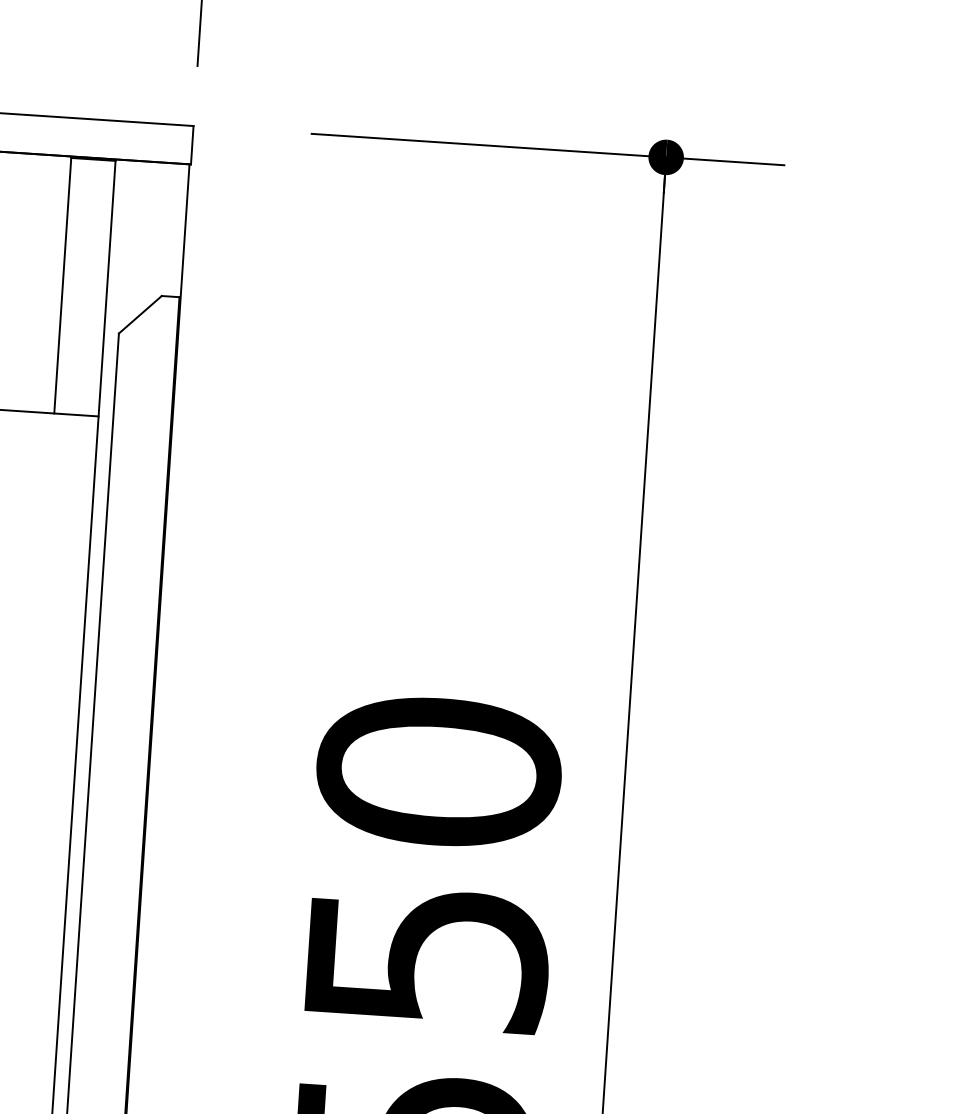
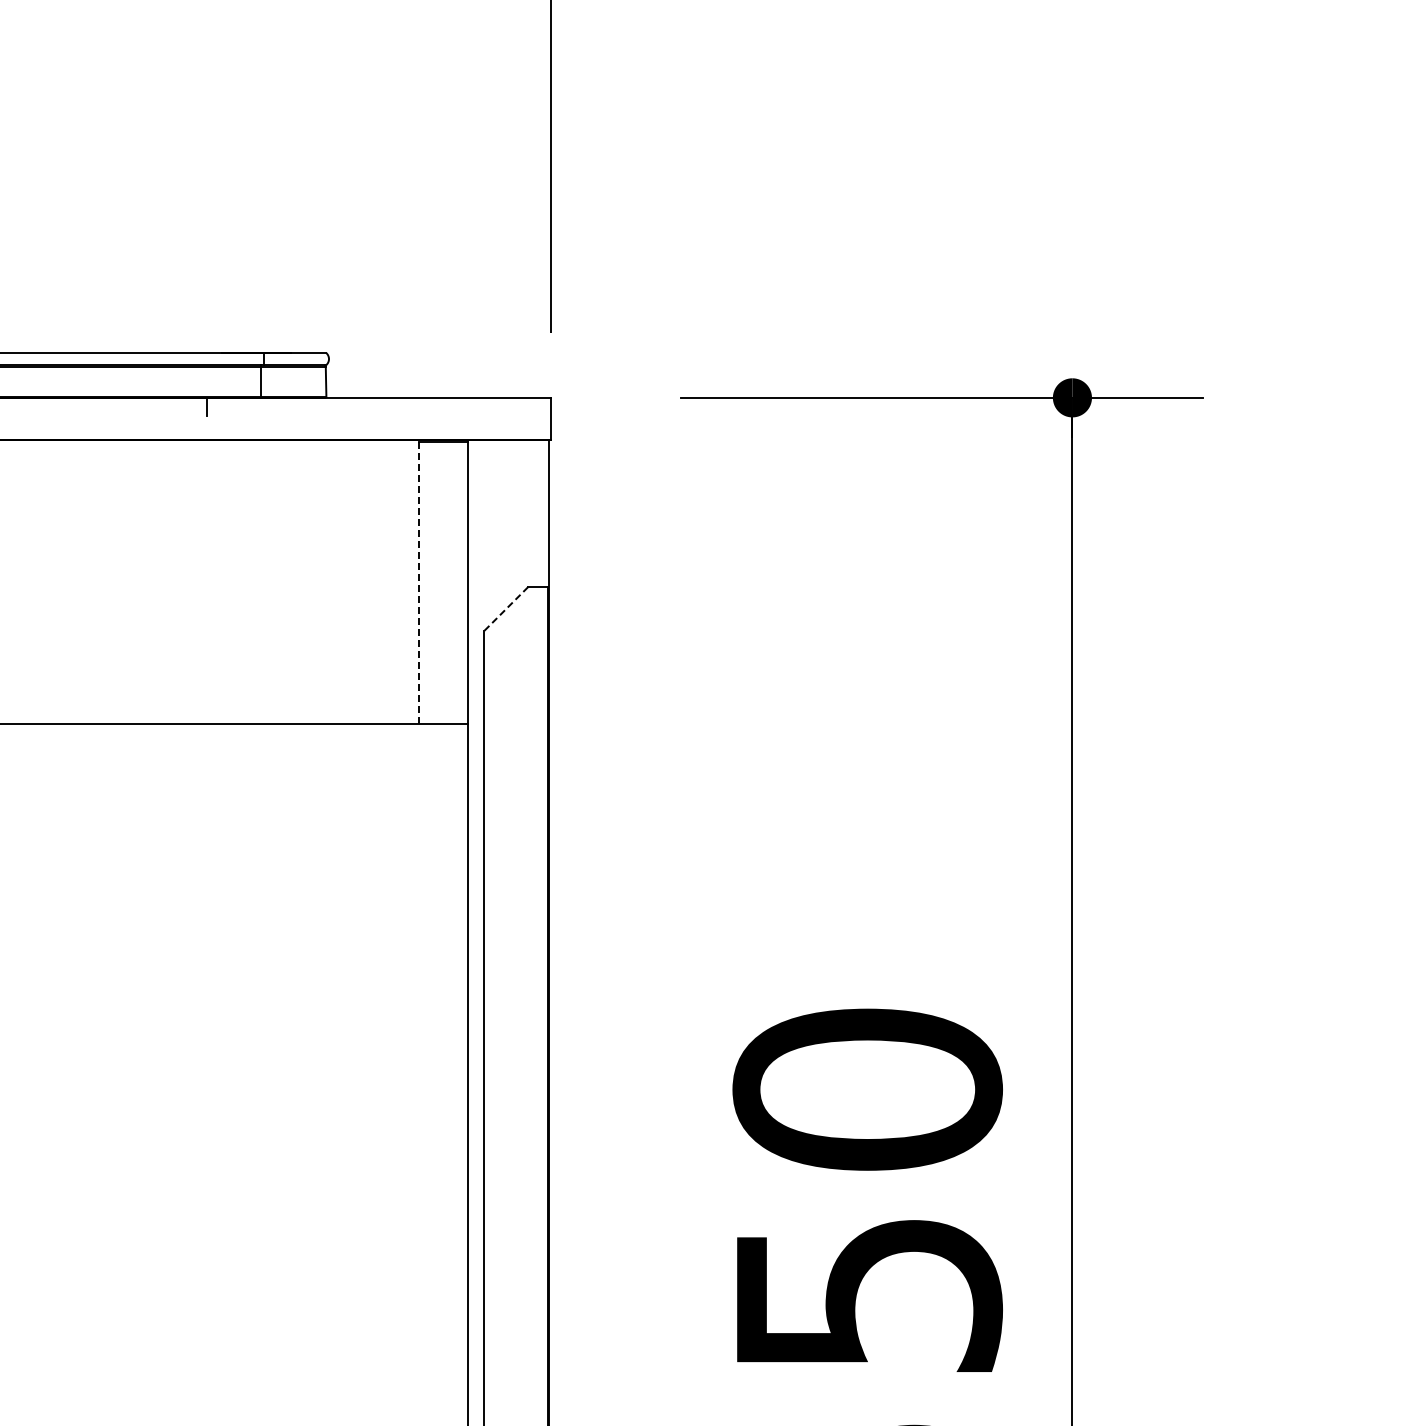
line: (62, 286) -> (418, 583), solid -> dashed
line: (139, 315) -> (505, 609), solid -> dashed

